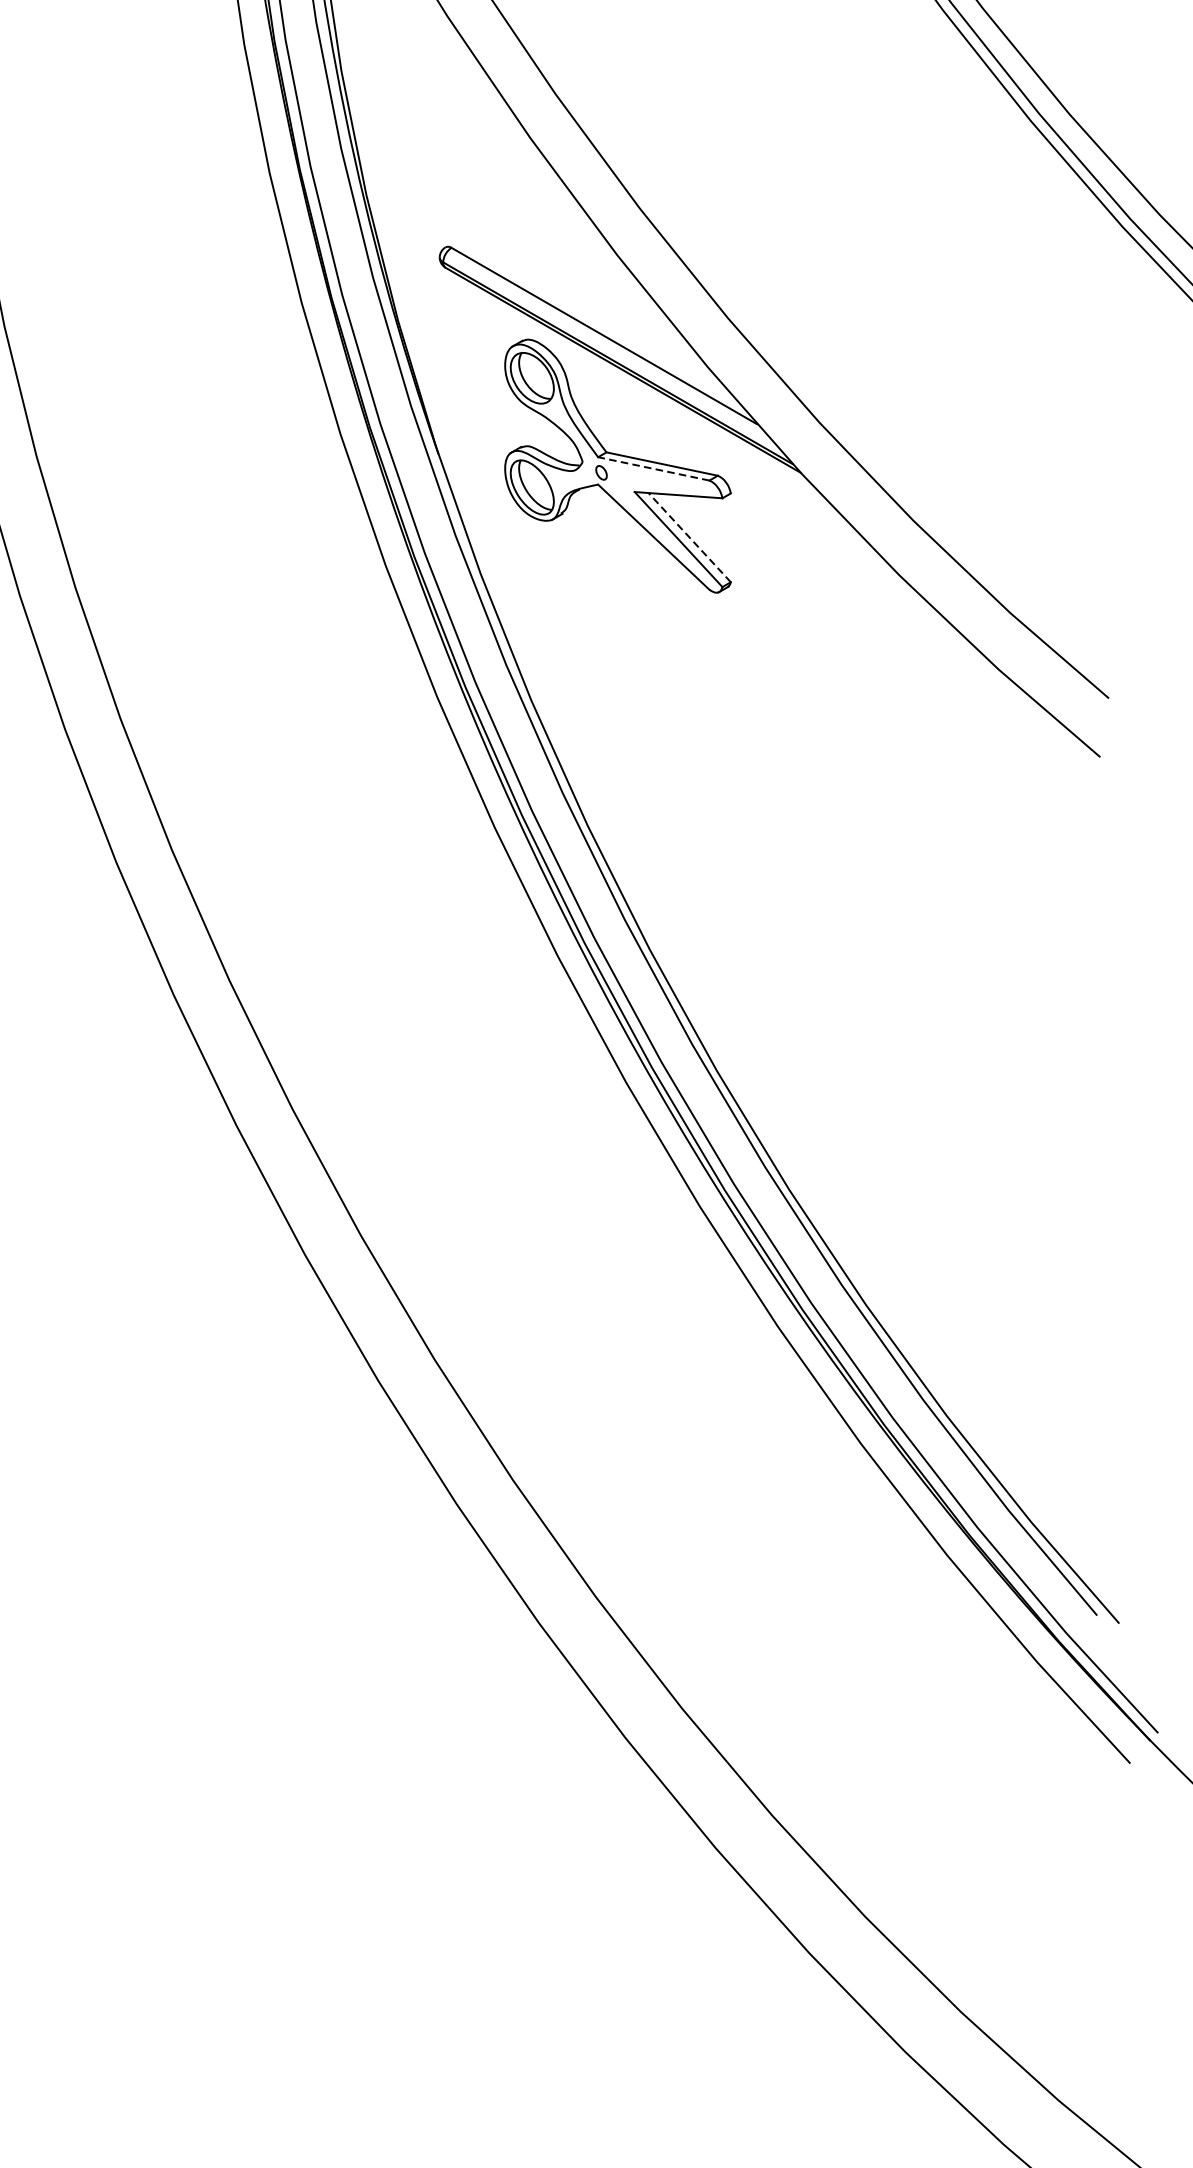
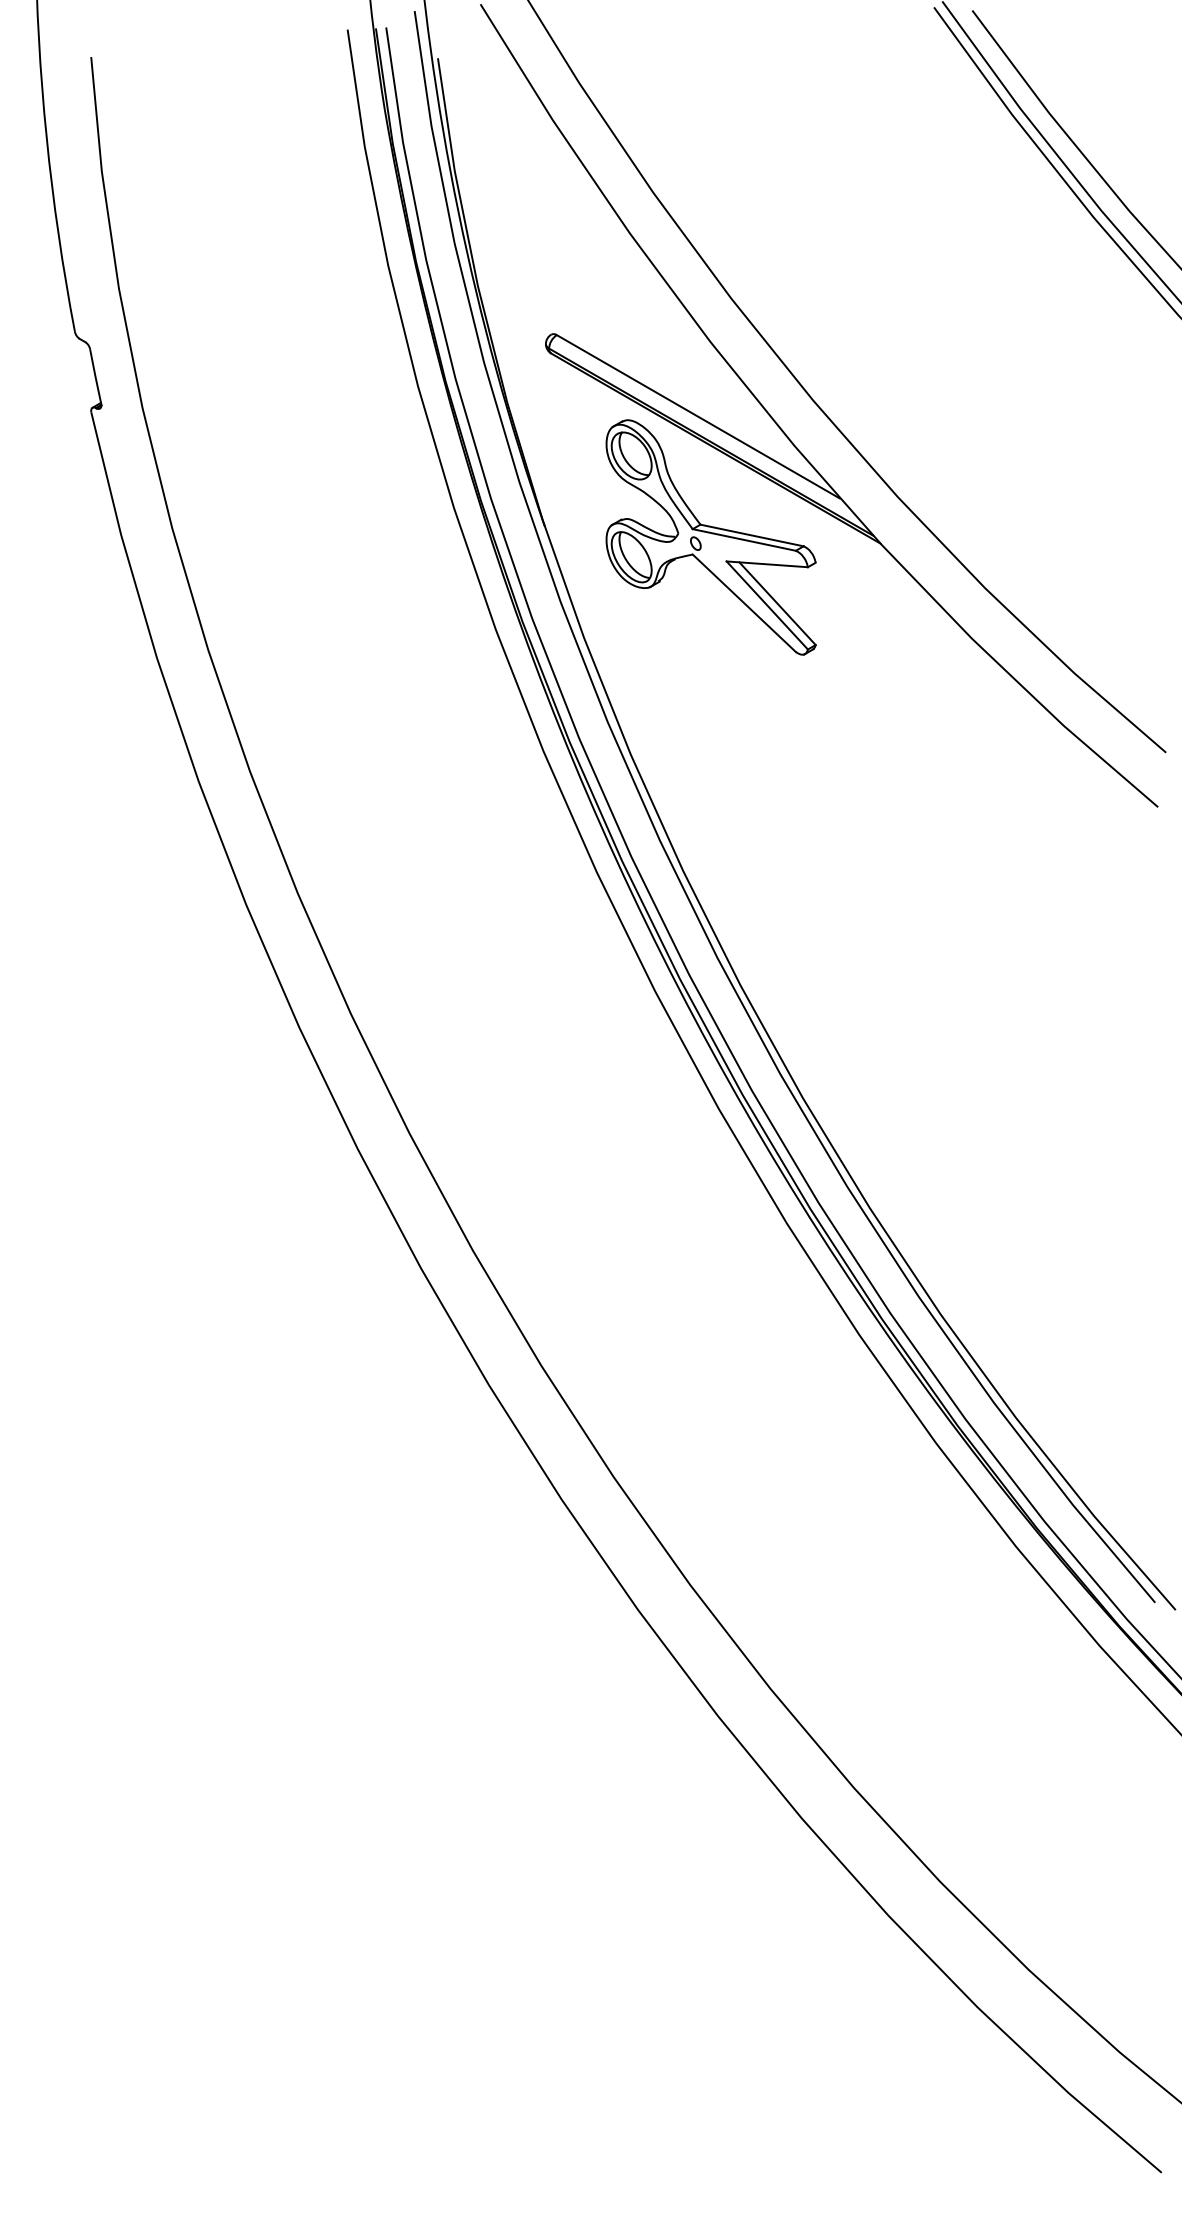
line: (654, 468) -> (744, 539), dashed -> solid
line: (689, 537) -> (777, 603), dashed -> solid

